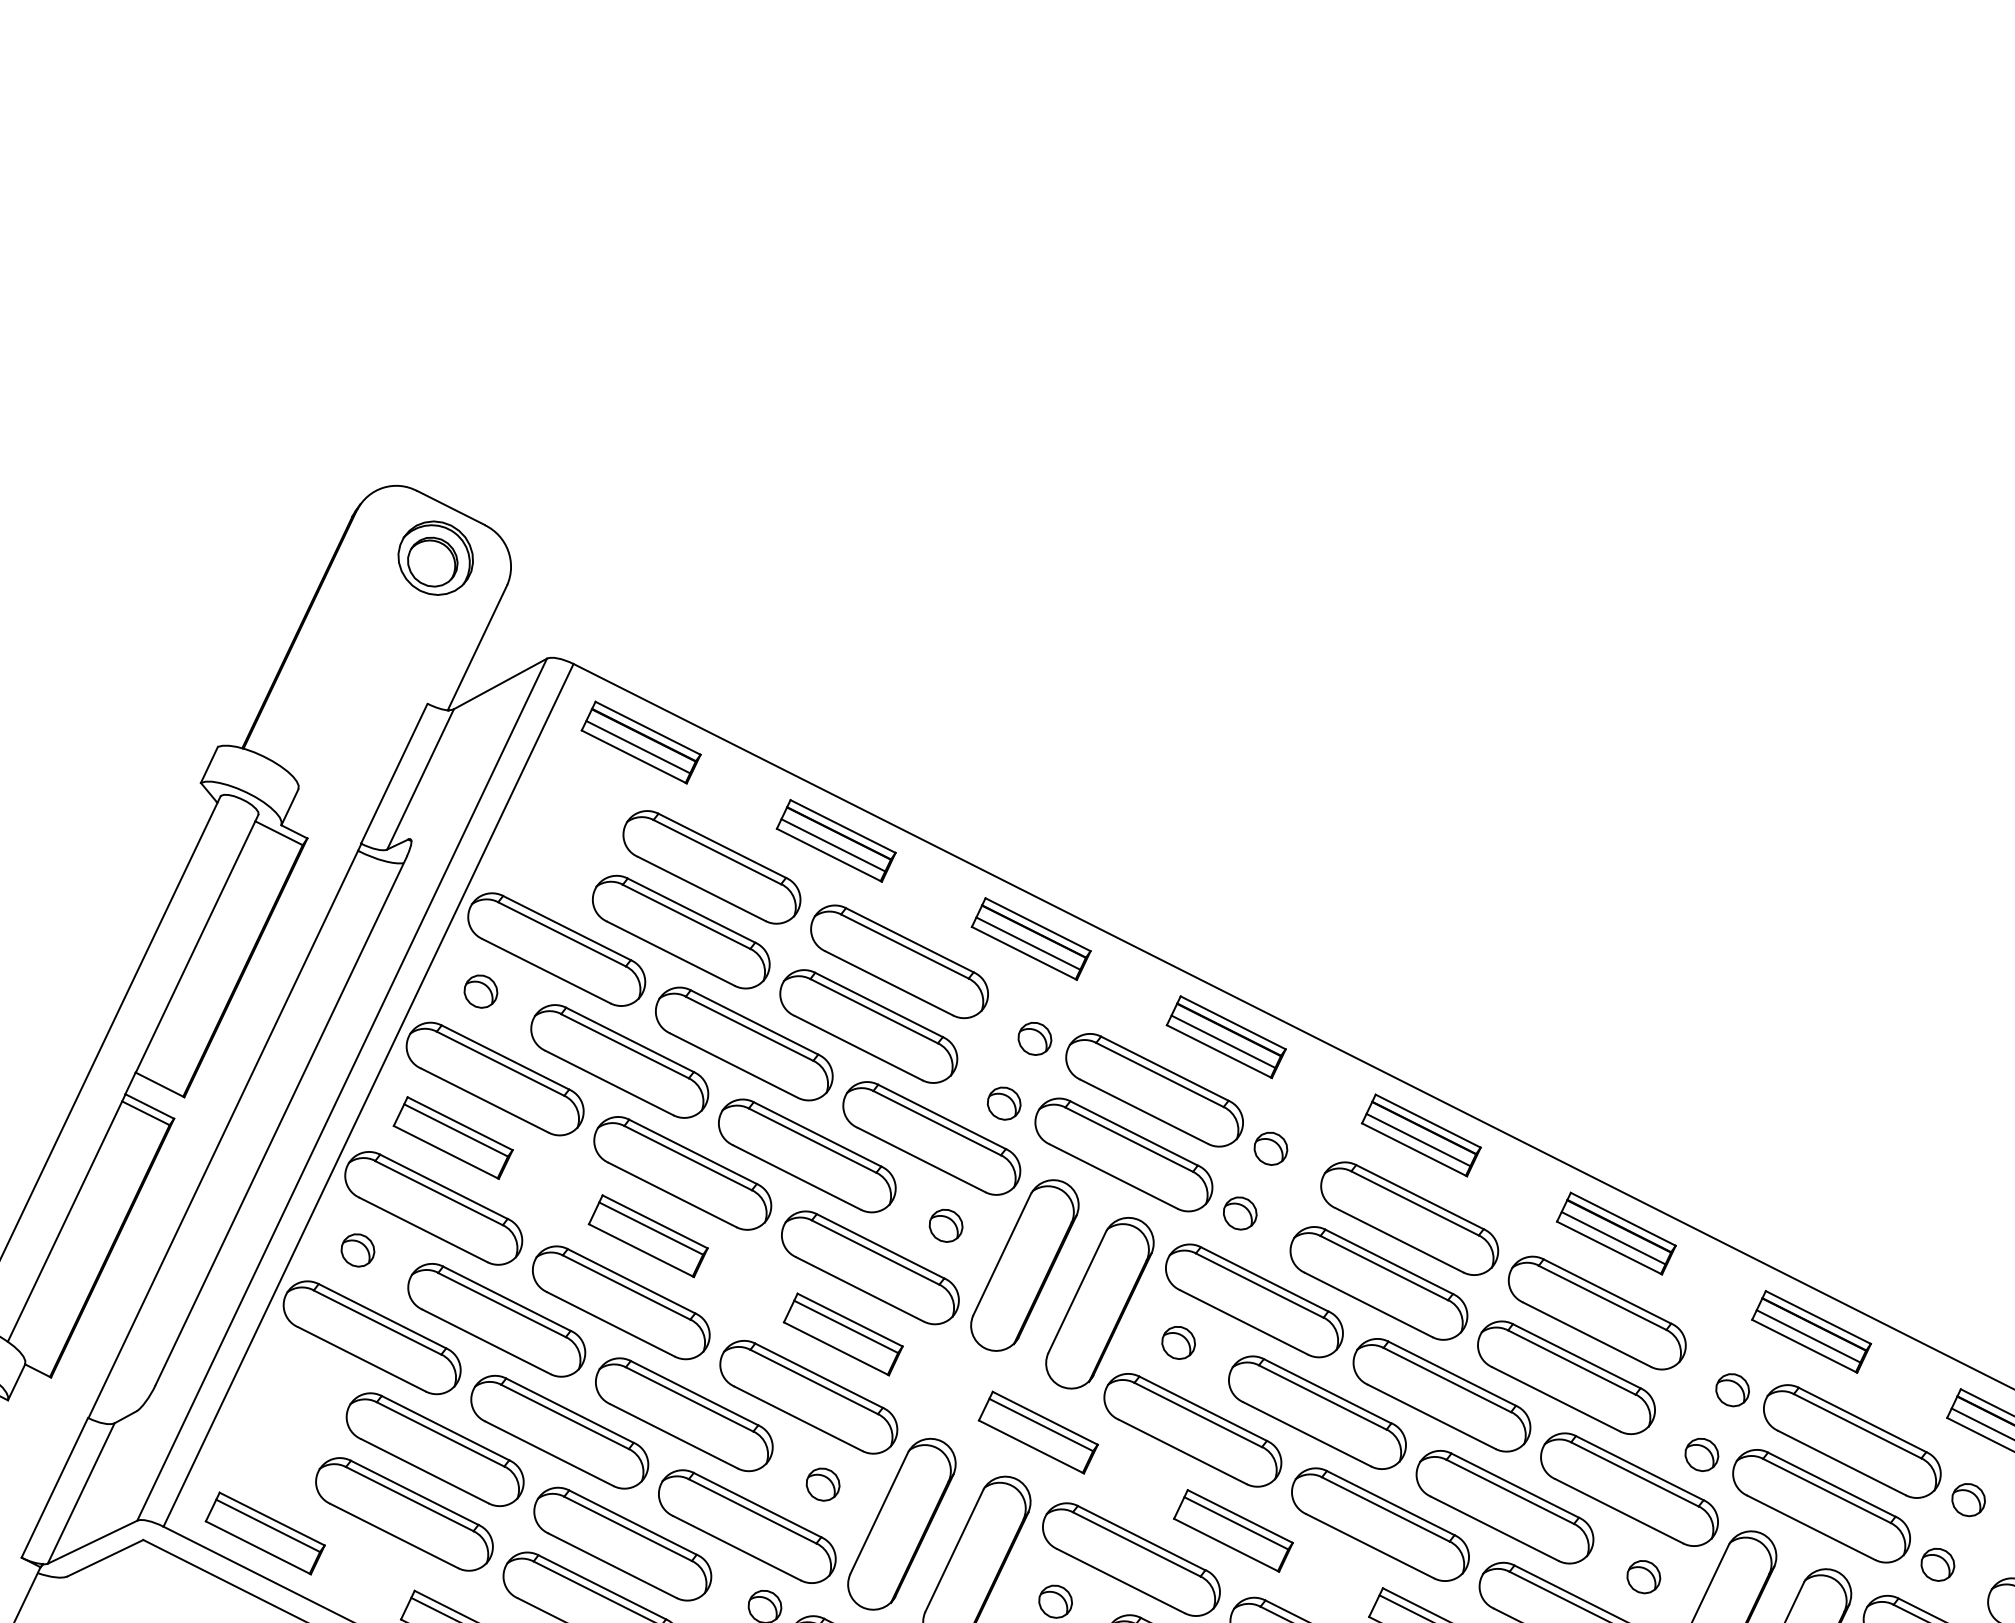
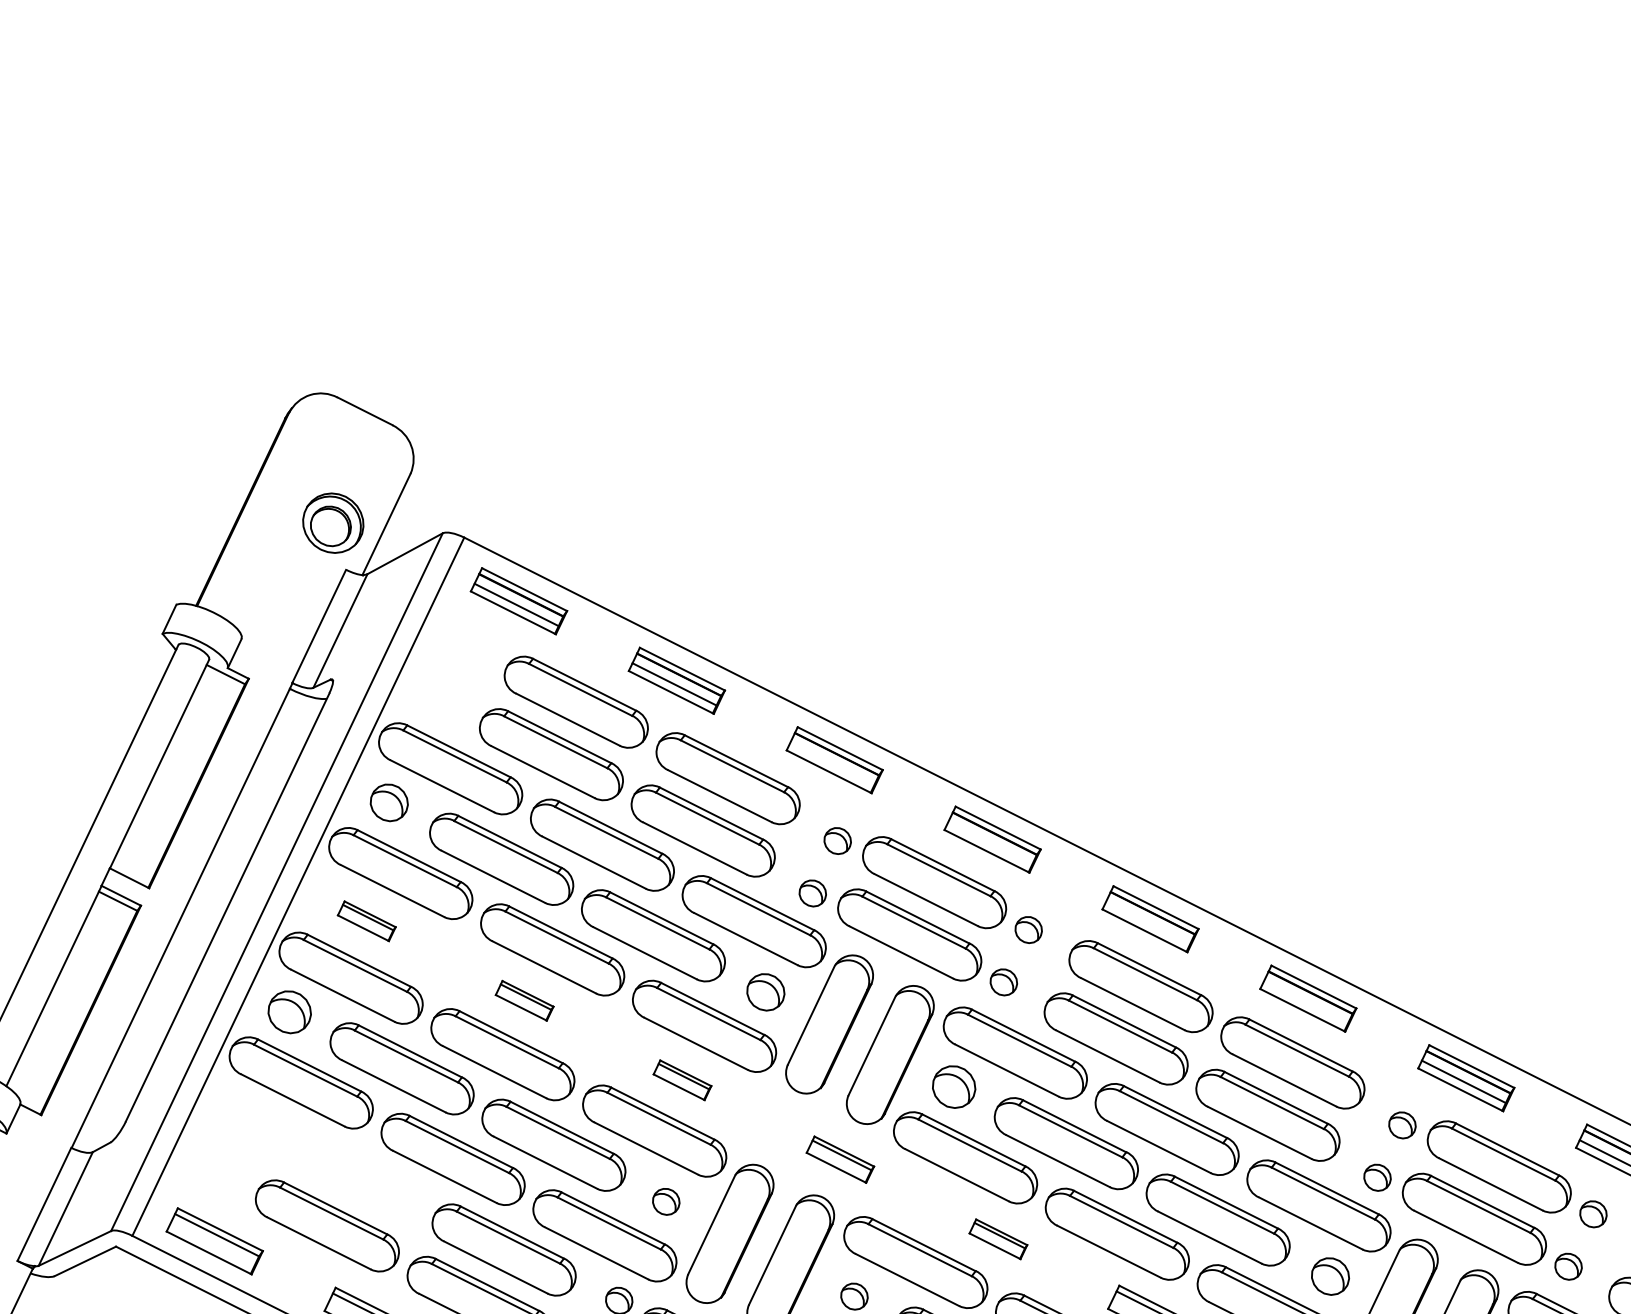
part: (435, 557) -> (333, 522), moved
line: (1028, 943) -> (832, 763), removed
part: (480, 991) -> (388, 802), size x1.4
line: (1223, 1041) -> (990, 843), removed
part: (452, 1137) -> (366, 920), size x0.6
line: (1418, 1139) -> (1148, 922), removed
part: (945, 1225) -> (765, 992), size x1.4
part: (647, 1236) -> (524, 1000), size x0.6
line: (1613, 1238) -> (1305, 1002), removed
part: (357, 1250) -> (289, 1012), size x1.6
part: (842, 1334) -> (681, 1080), size x0.6
part: (1178, 1342) -> (953, 1086), size x1.6
part: (1037, 1432) -> (839, 1159), size x0.7
part: (434, 1449) -> (351, 1173), removed
part: (1233, 1530) -> (998, 1238), size x0.6
part: (1643, 1577) -> (1330, 1277), size x1.4

